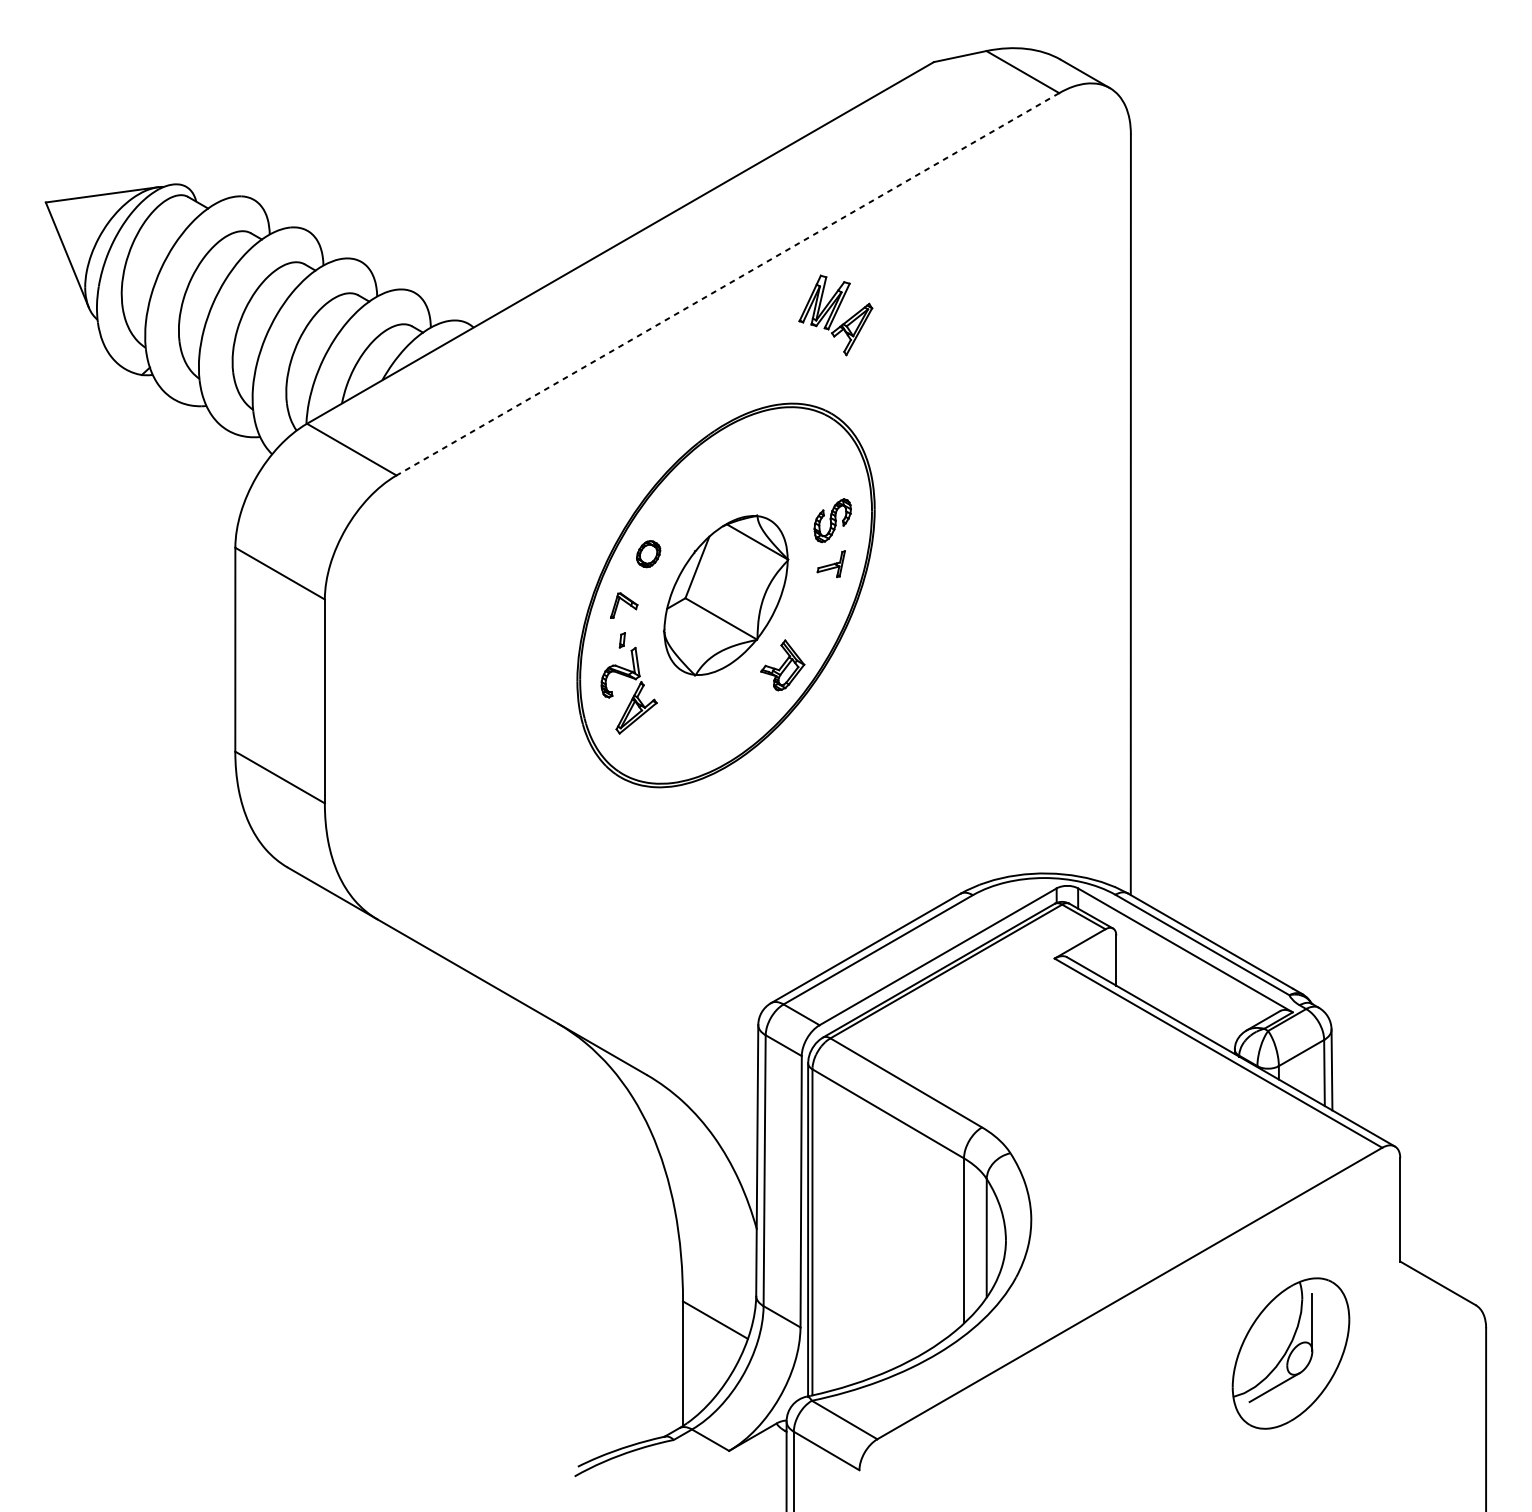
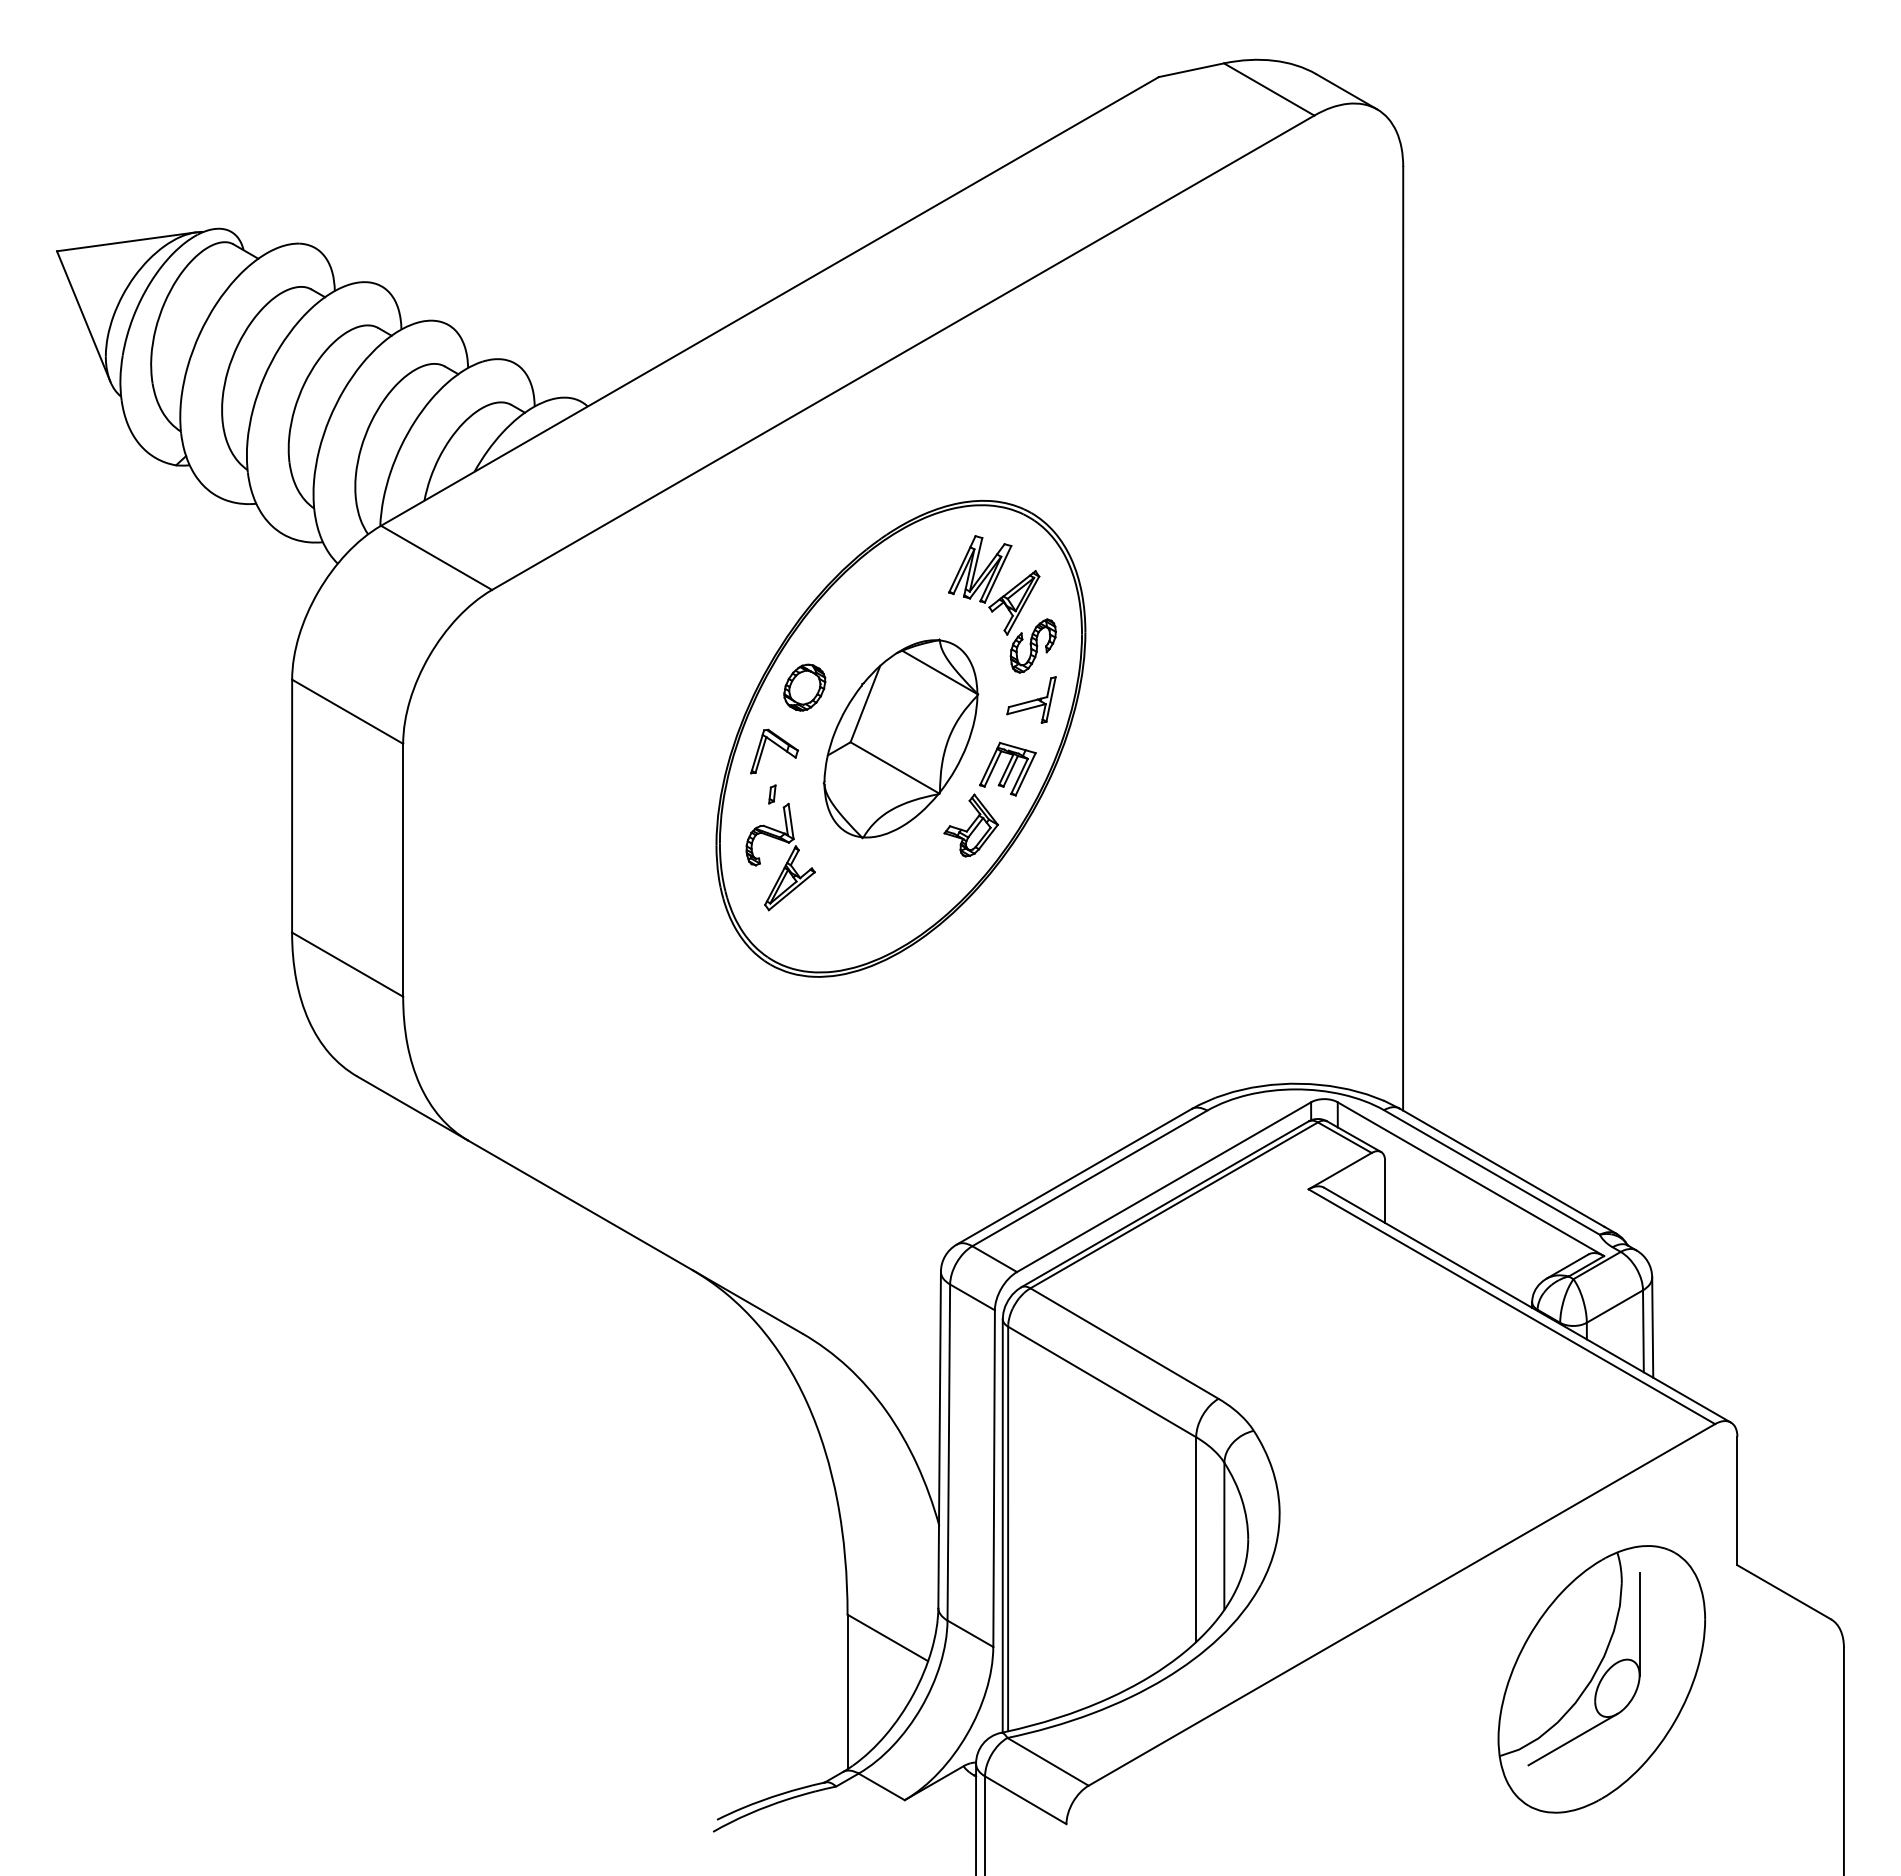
line: (728, 284) -> (903, 352), dashed -> solid
part: (836, 315) -> (994, 585), moved
part: (648, 554) -> (804, 687), size x1.43
part: (831, 563) -> (1031, 699), size x1.43
part: (624, 605) -> (774, 751), size x1.43
part: (811, 619) -> (1007, 768), added
part: (1290, 1353) -> (1601, 1679), size x1.43

